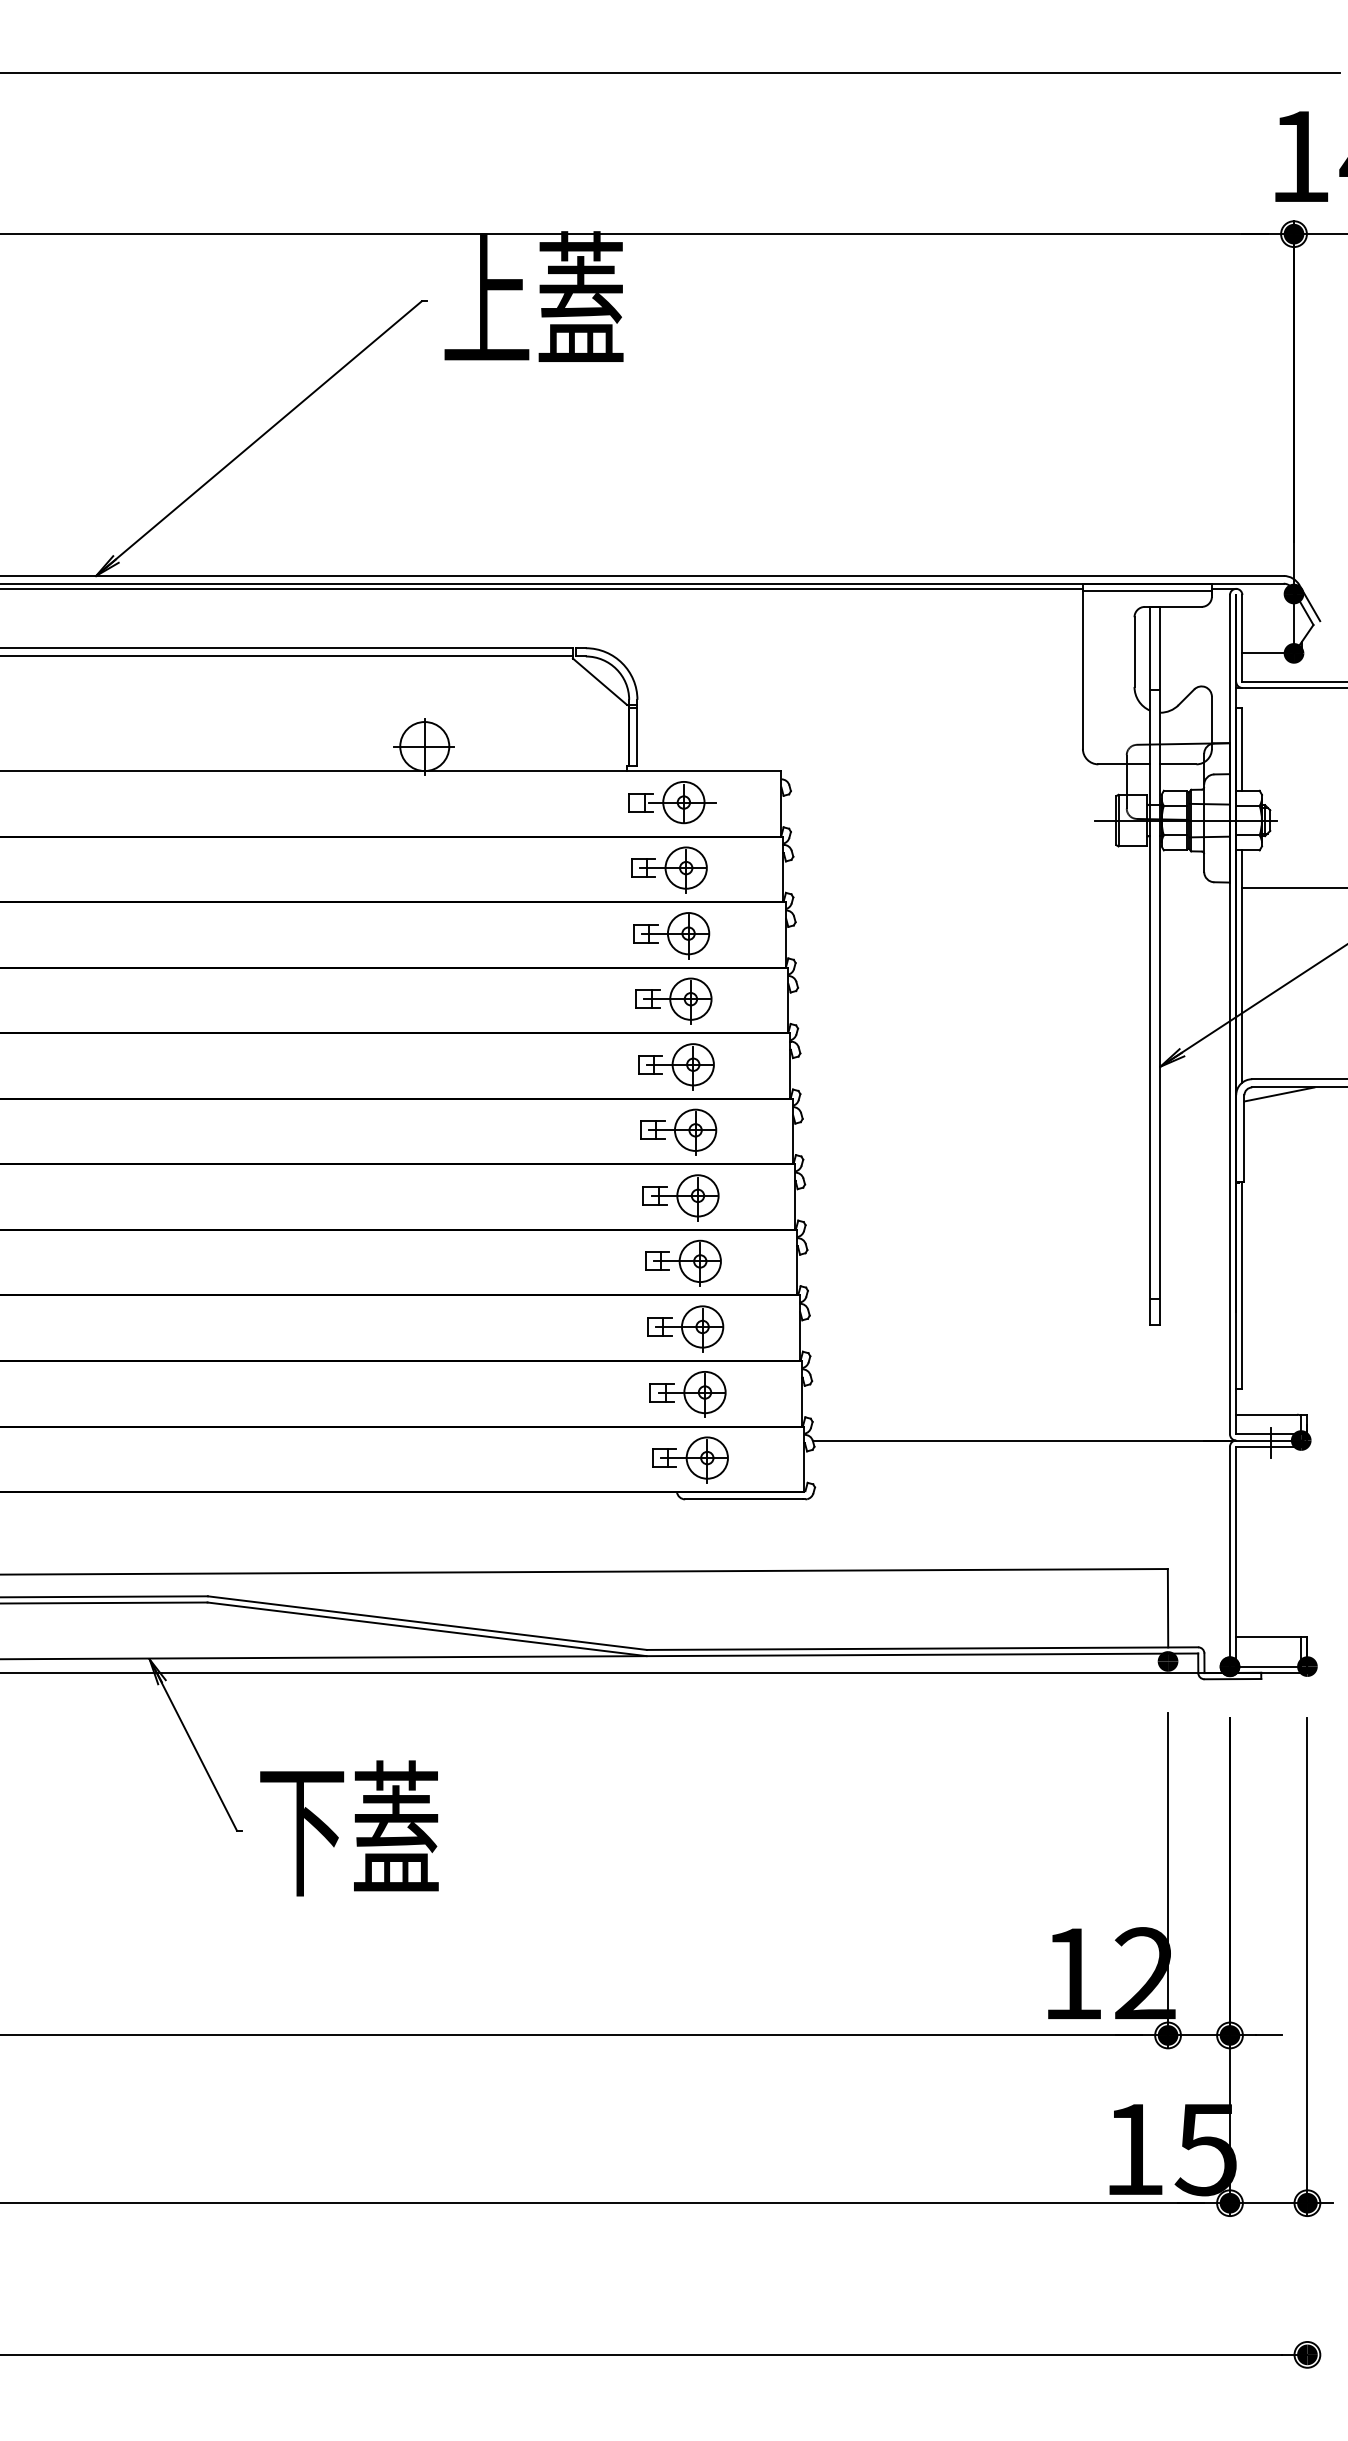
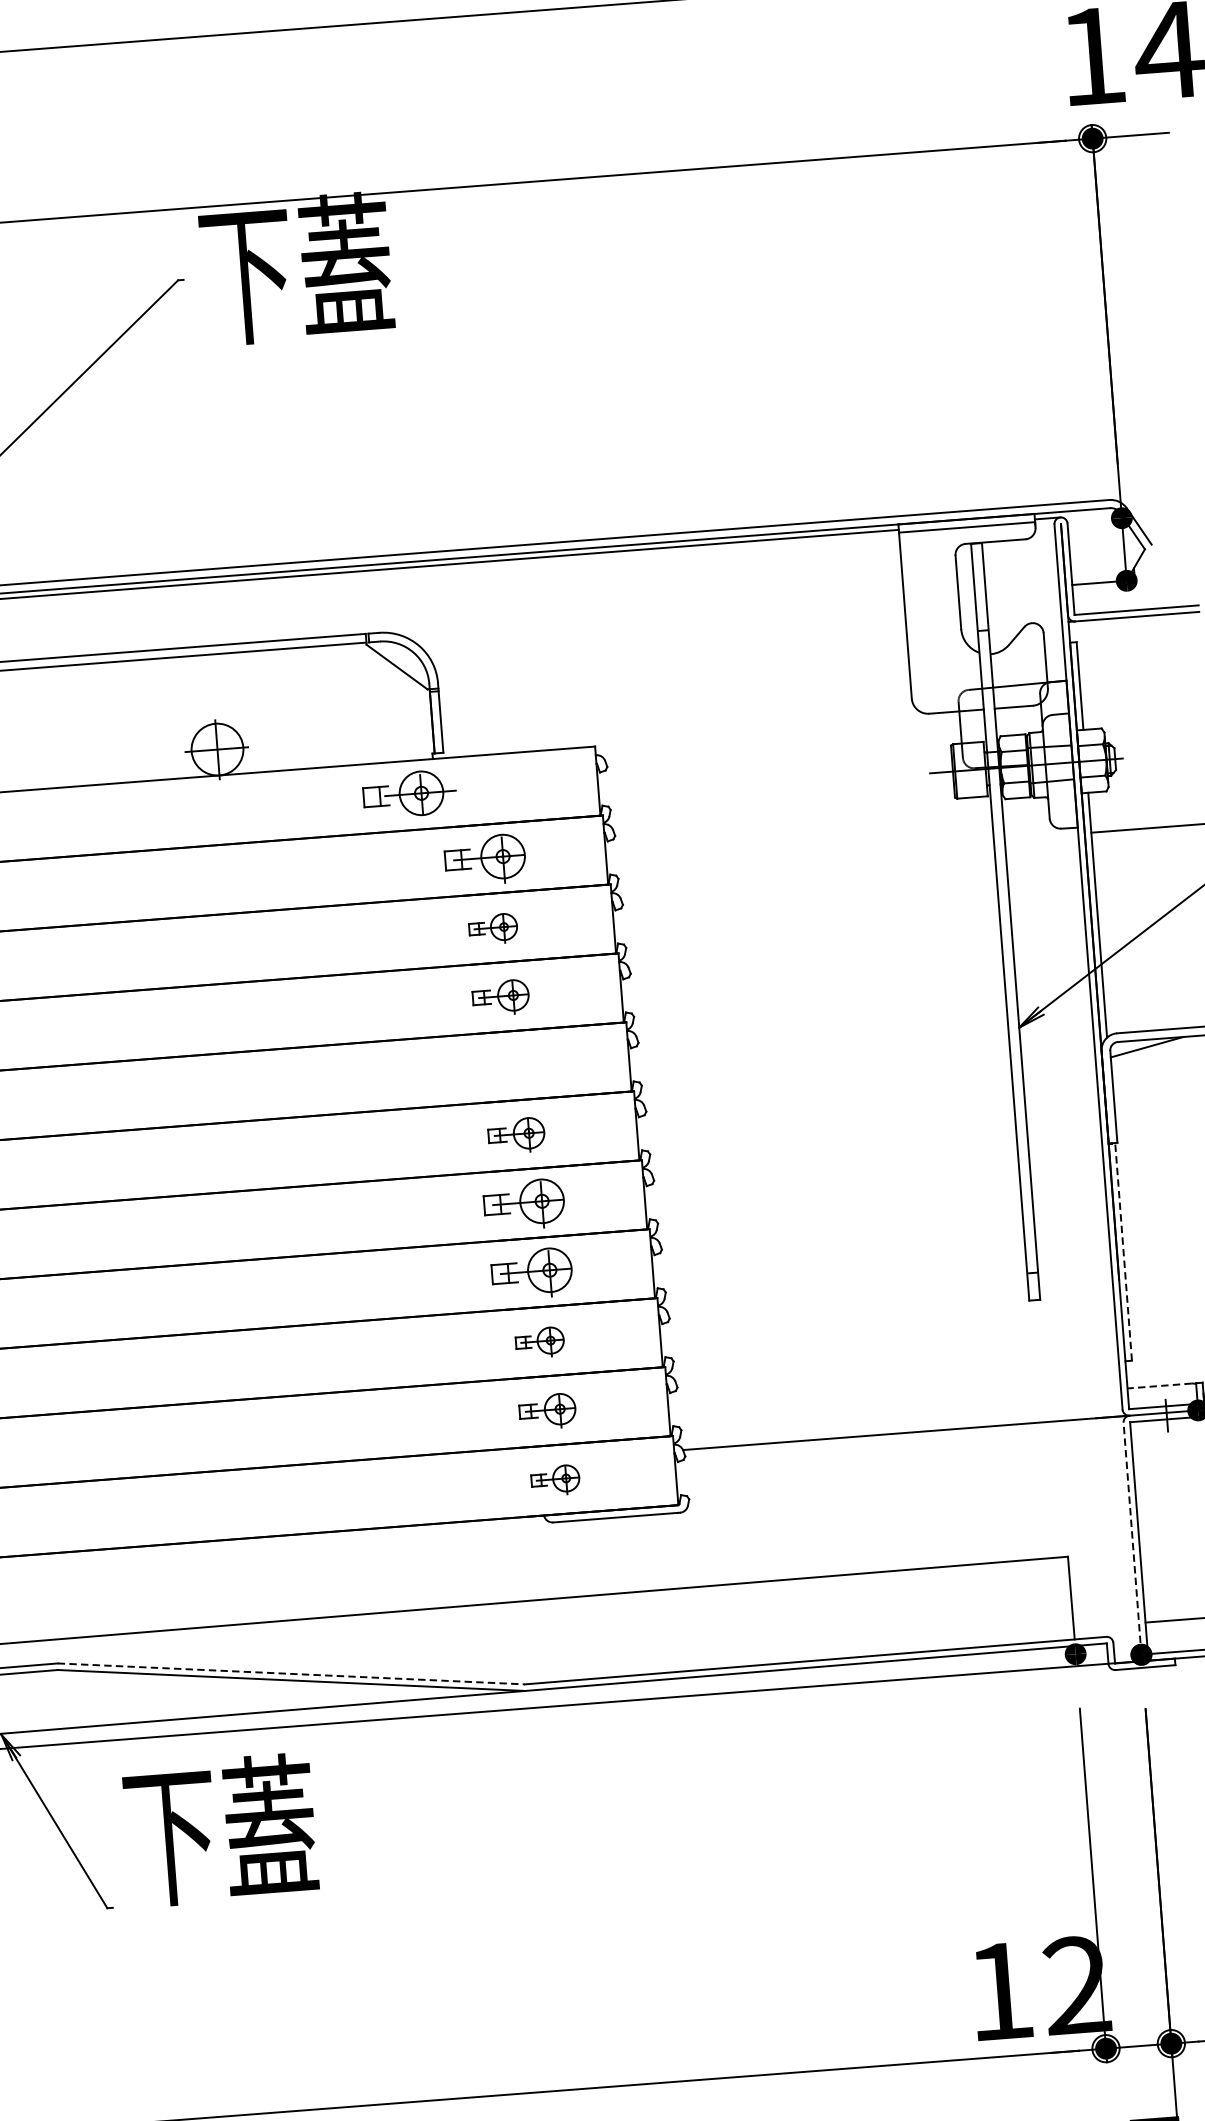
text: (486, 301) -> (246, 275), 上蓋 -> 下蓋
part: (672, 802) -> (409, 794), moved
part: (671, 935) -> (493, 928), size x0.6
part: (673, 1000) -> (500, 997), size x0.7
part: (676, 1066) -> (508, 1066), removed
part: (678, 1131) -> (516, 1135), size x0.7
line: (1242, 1285) -> (1123, 1251), solid -> dashed
part: (685, 1328) -> (539, 1342), size x0.6
part: (687, 1394) -> (547, 1411), size x0.7
line: (1266, 1414) -> (1159, 1385), solid -> dashed
part: (690, 1459) -> (555, 1479), size x0.6
line: (1230, 1556) -> (1133, 1538), solid -> dashed
line: (427, 1623) -> (291, 1674), solid -> dashed
text: (349, 1828) -> (220, 1830), moved

